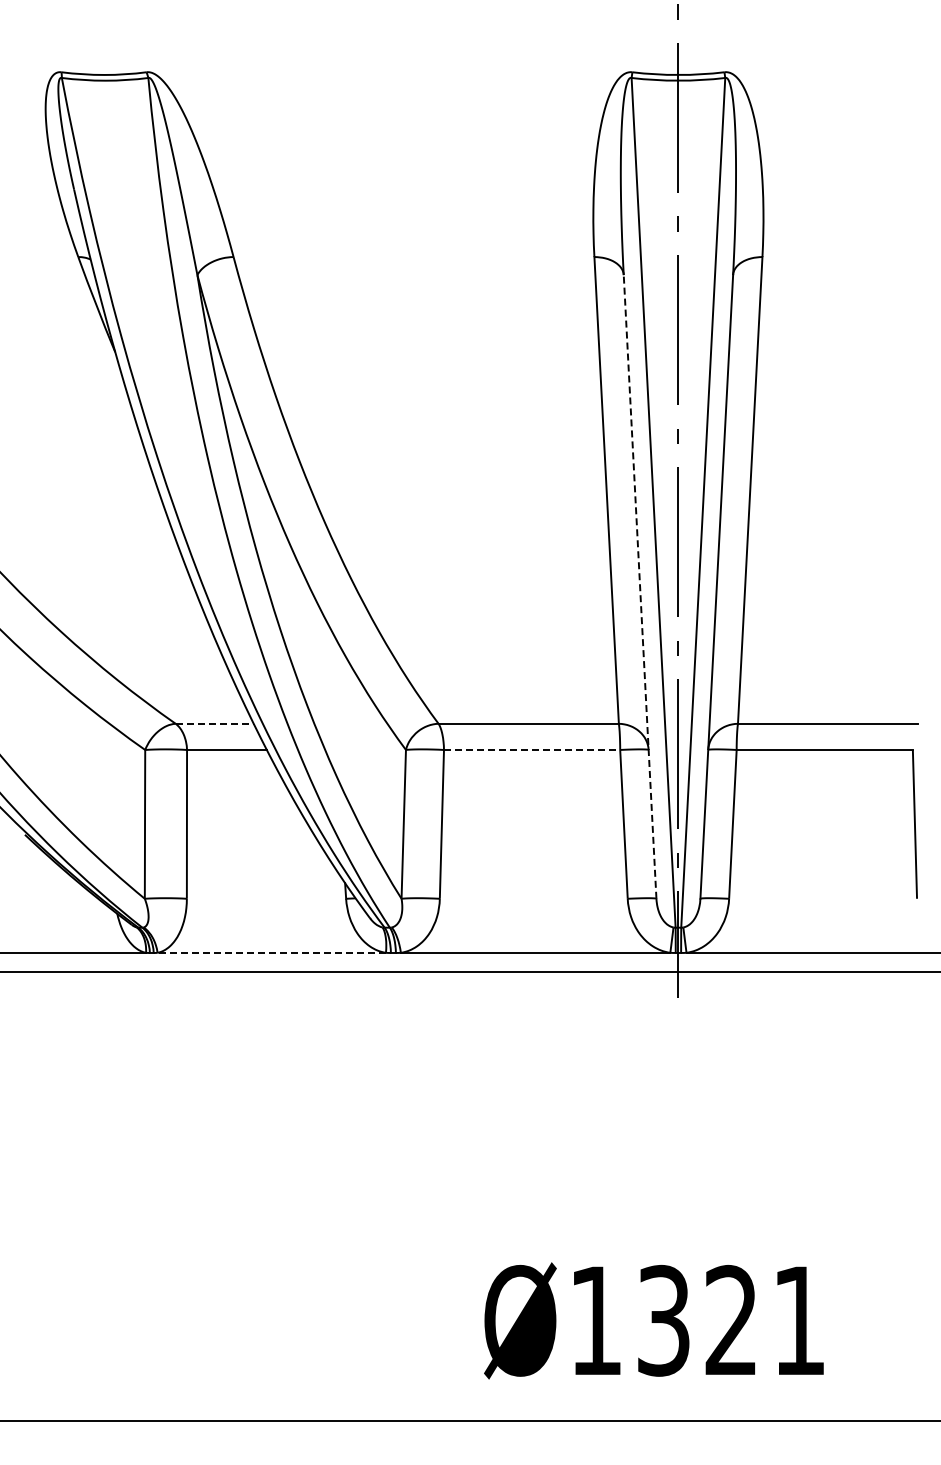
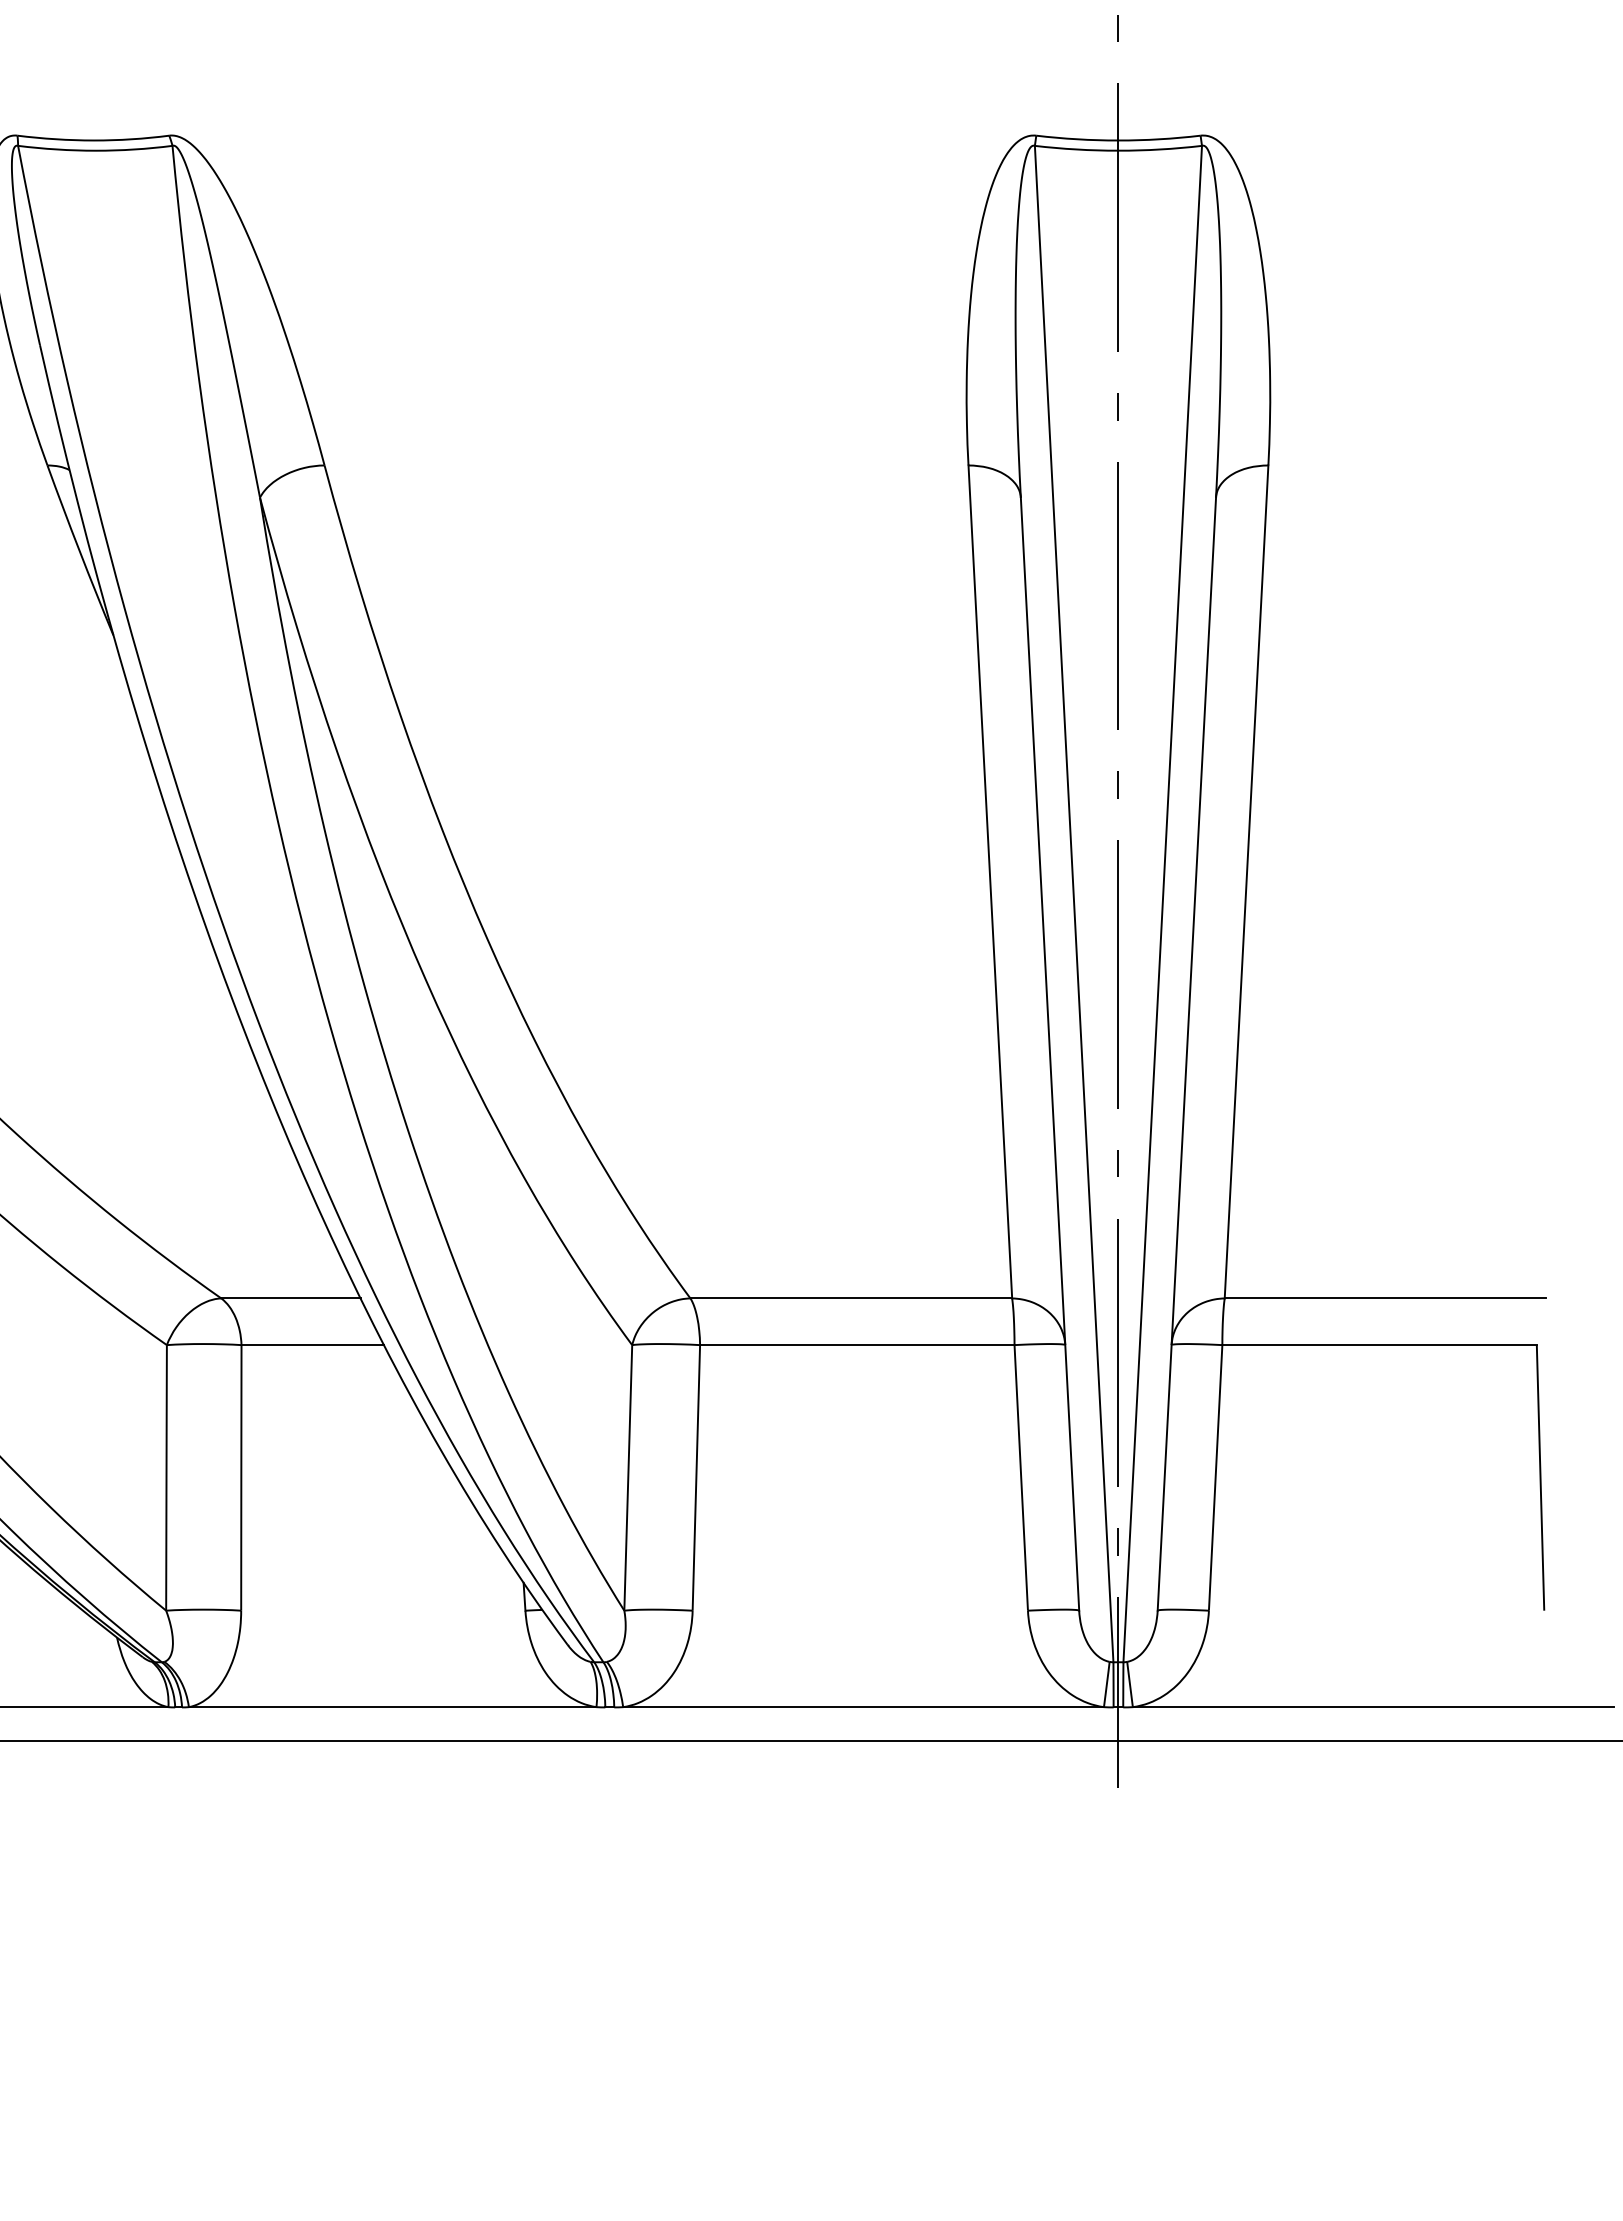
line: (640, 586) -> (1050, 1053), dashed -> solid
line: (215, 723) -> (292, 1297), dashed -> solid
line: (532, 749) -> (858, 1344), dashed -> solid
line: (271, 952) -> (392, 1706), dashed -> solid

